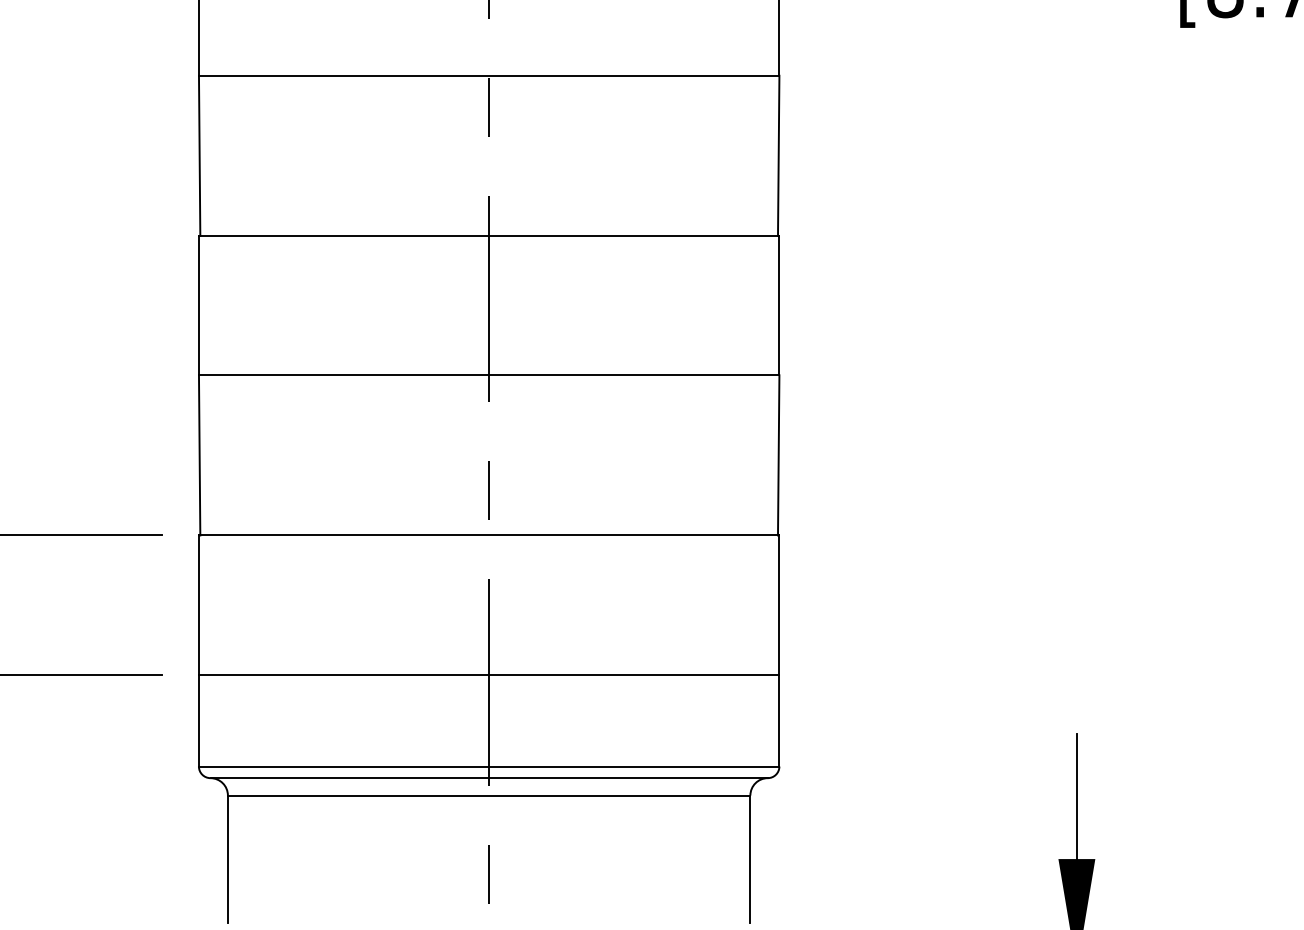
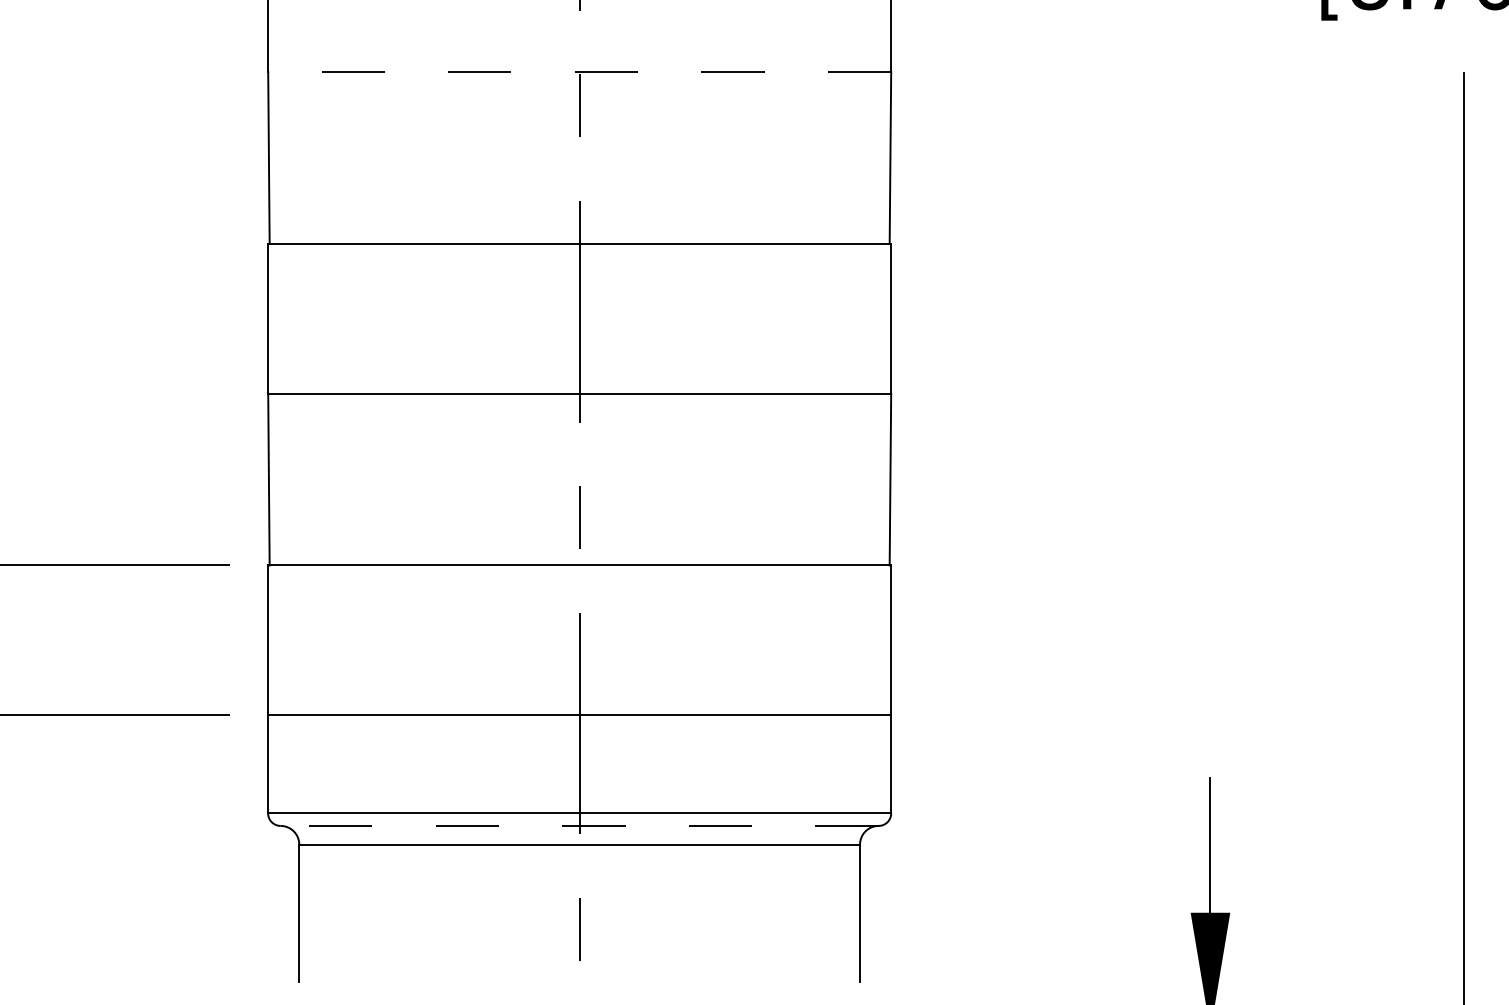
line: (489, 76) -> (579, 72), solid -> dashed
line: (489, 777) -> (579, 825), solid -> dashed

